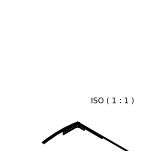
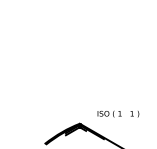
text: (112, 100) -> (118, 113), moved

